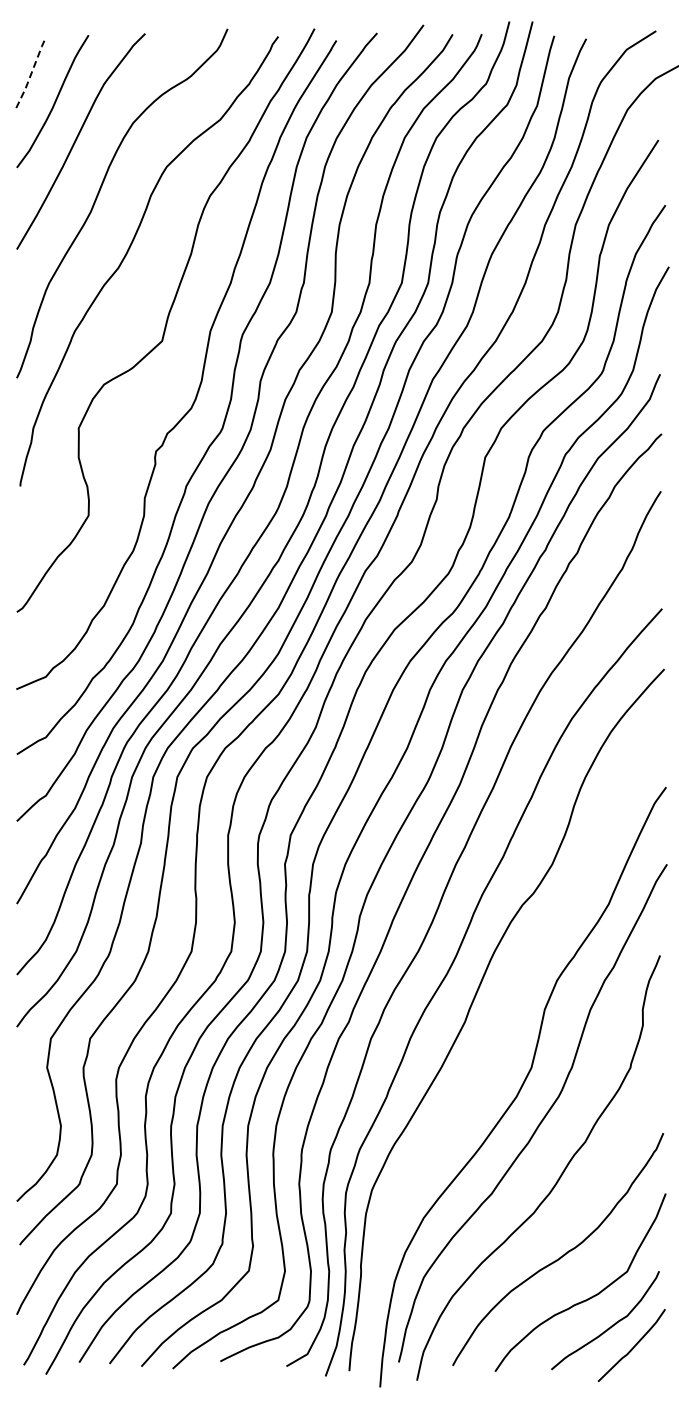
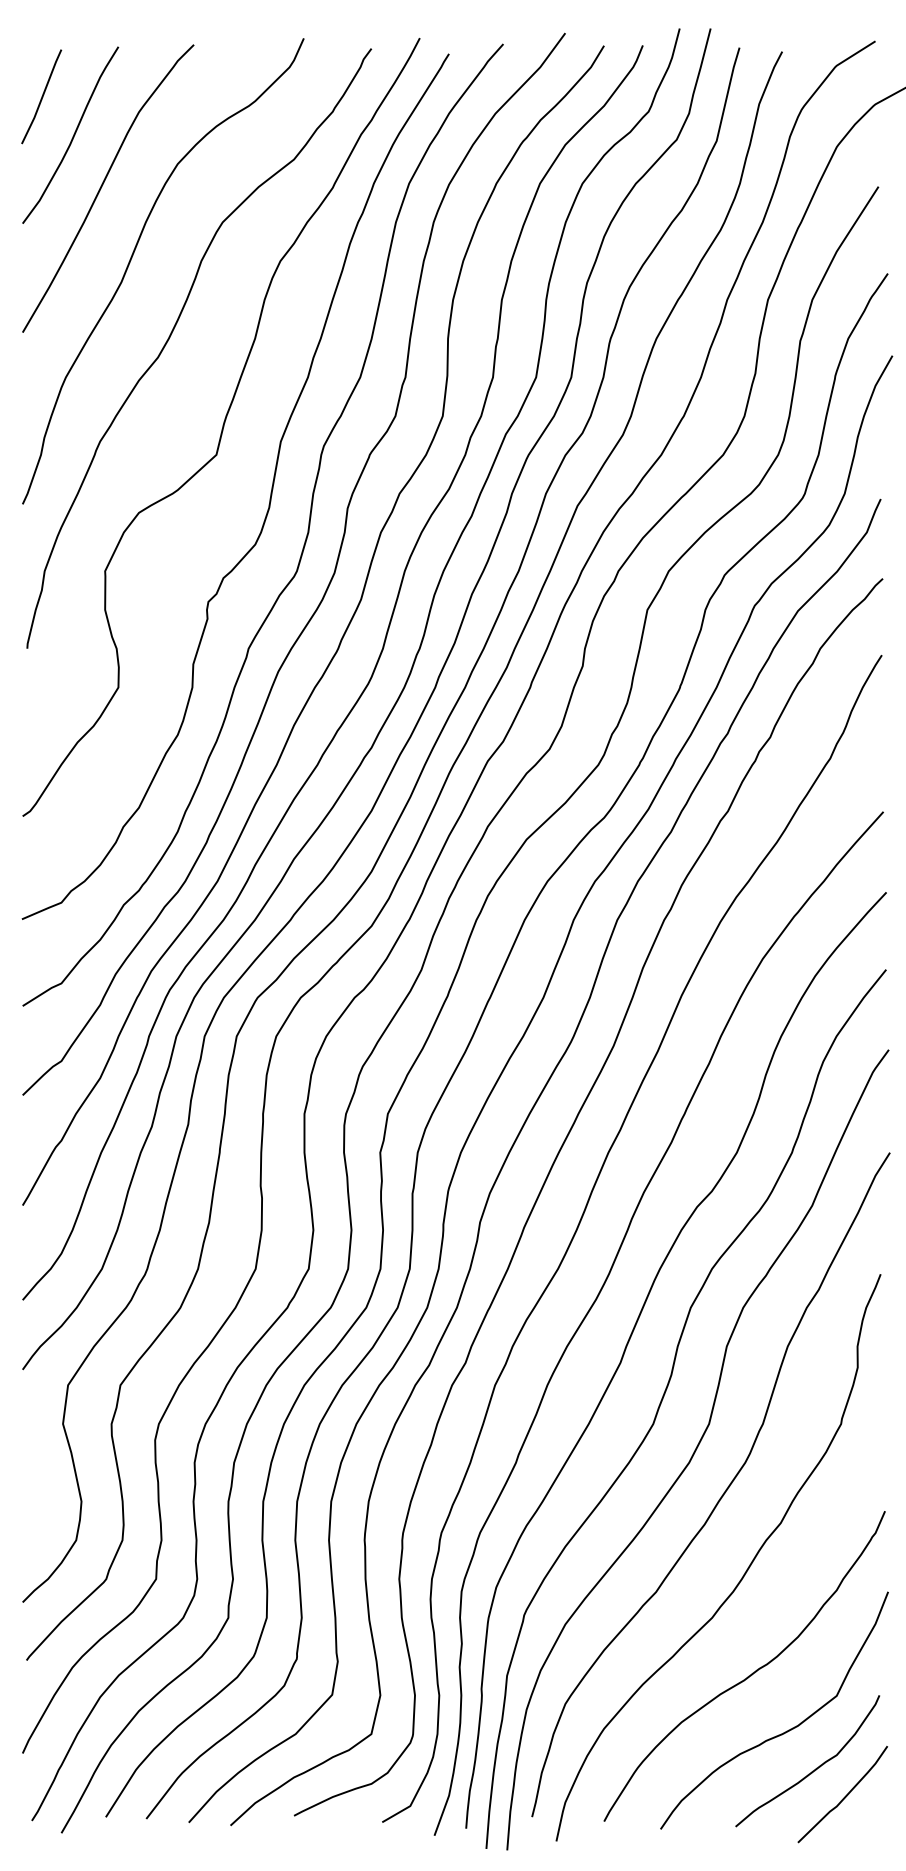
line: (31, 72) -> (42, 96), dashed -> solid
curve: (497, 1049) -> (663, 1399), added

